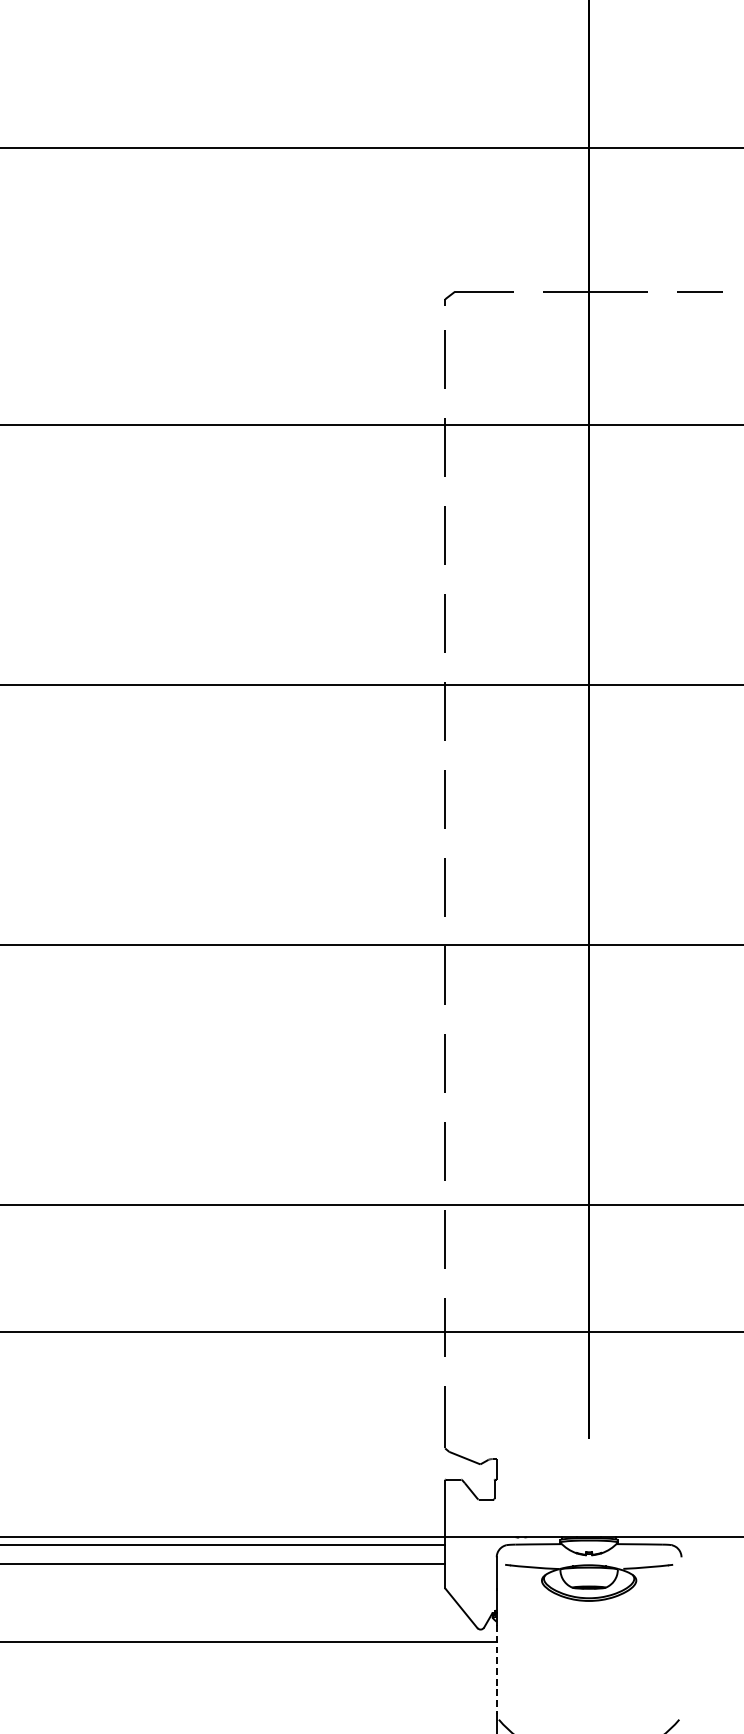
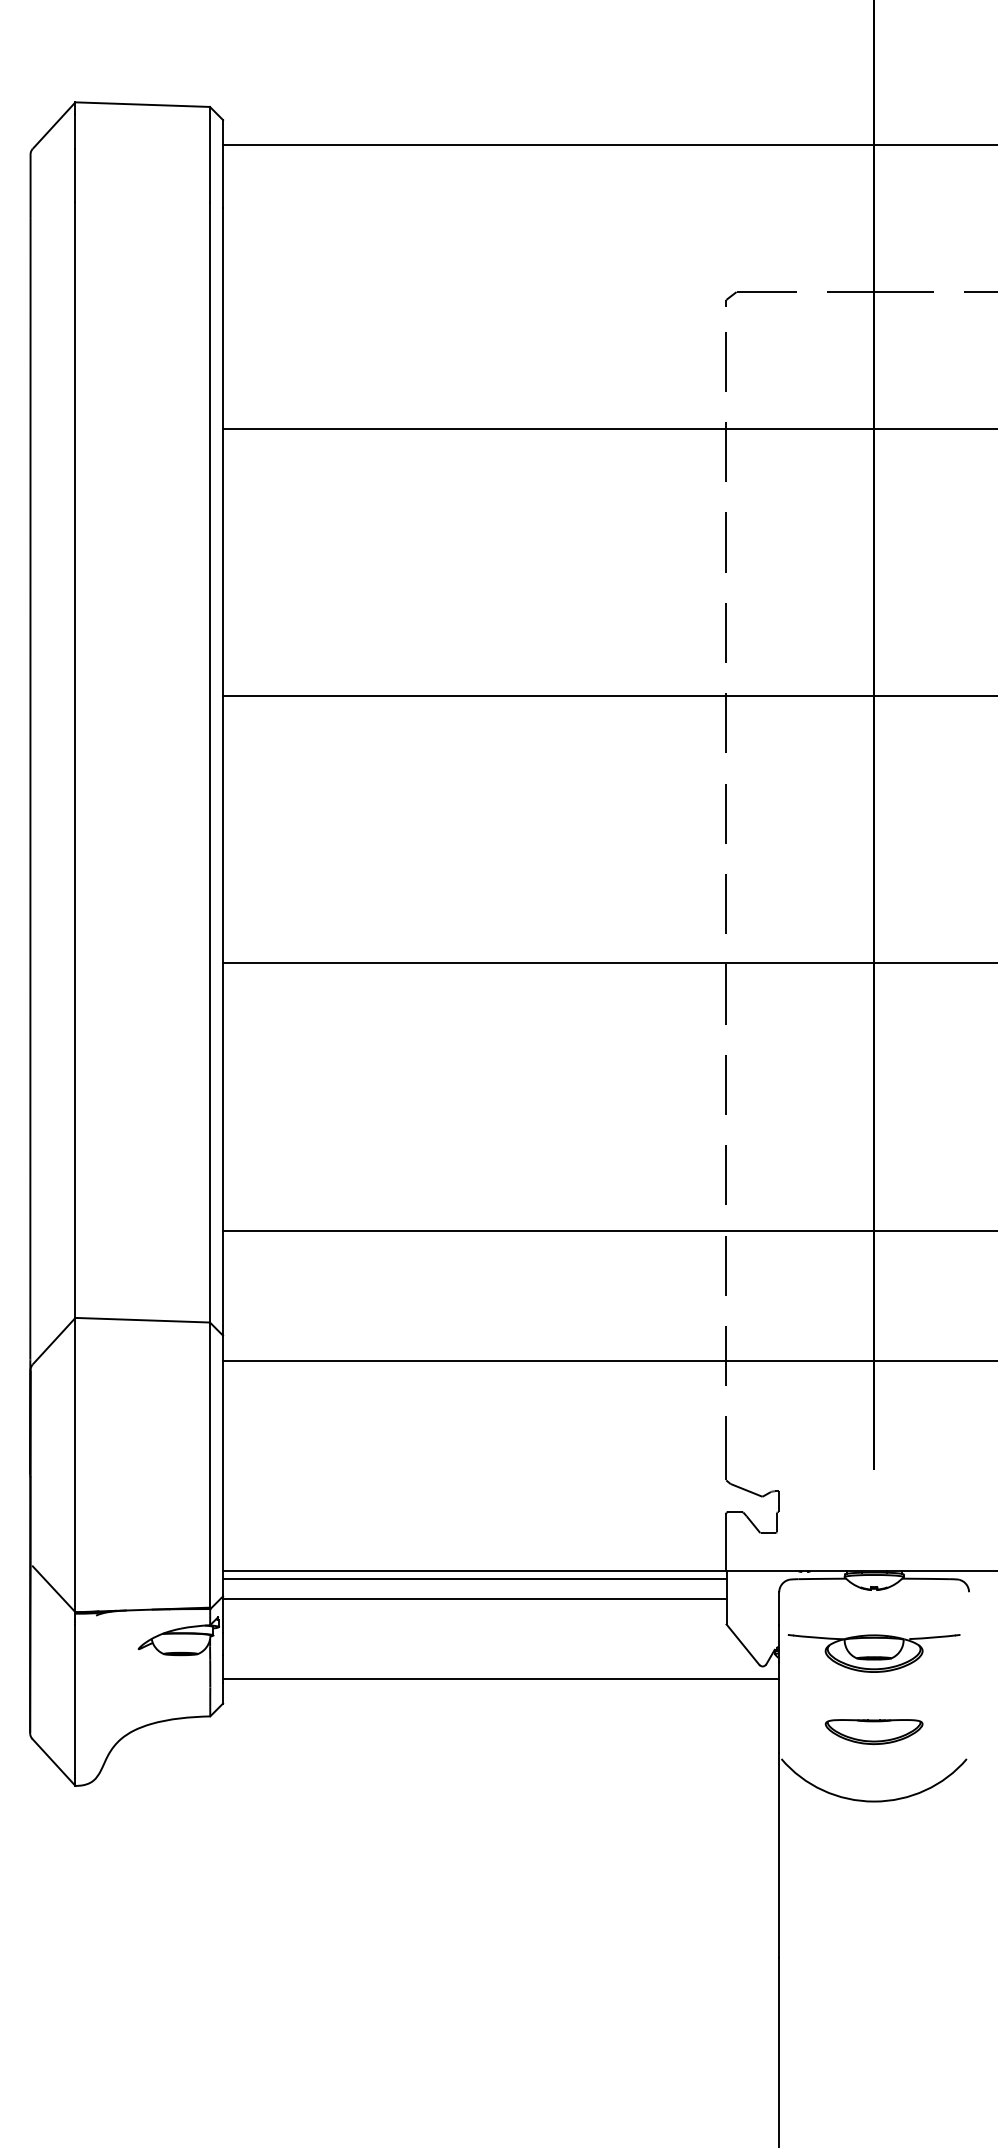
part: (588, 1582) -> (873, 1653), moved
line: (496, 1669) -> (779, 1707), dashed -> solid
part: (588, 1693) -> (873, 1732), added

